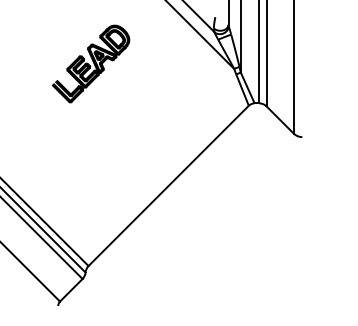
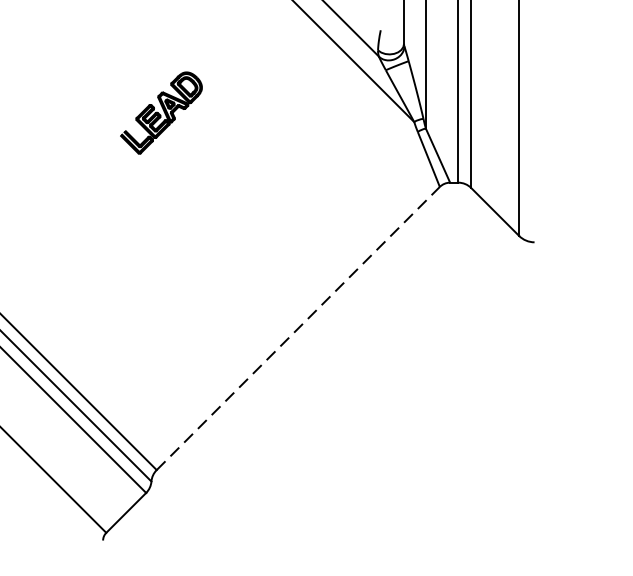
part: (91, 63) -> (161, 112), size x0.6
line: (169, 185) -> (299, 327), solid -> dashed

